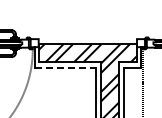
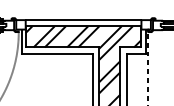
line: (87, 39) -> (83, 20), added
line: (66, 67) -> (58, 53), dashed -> solid

